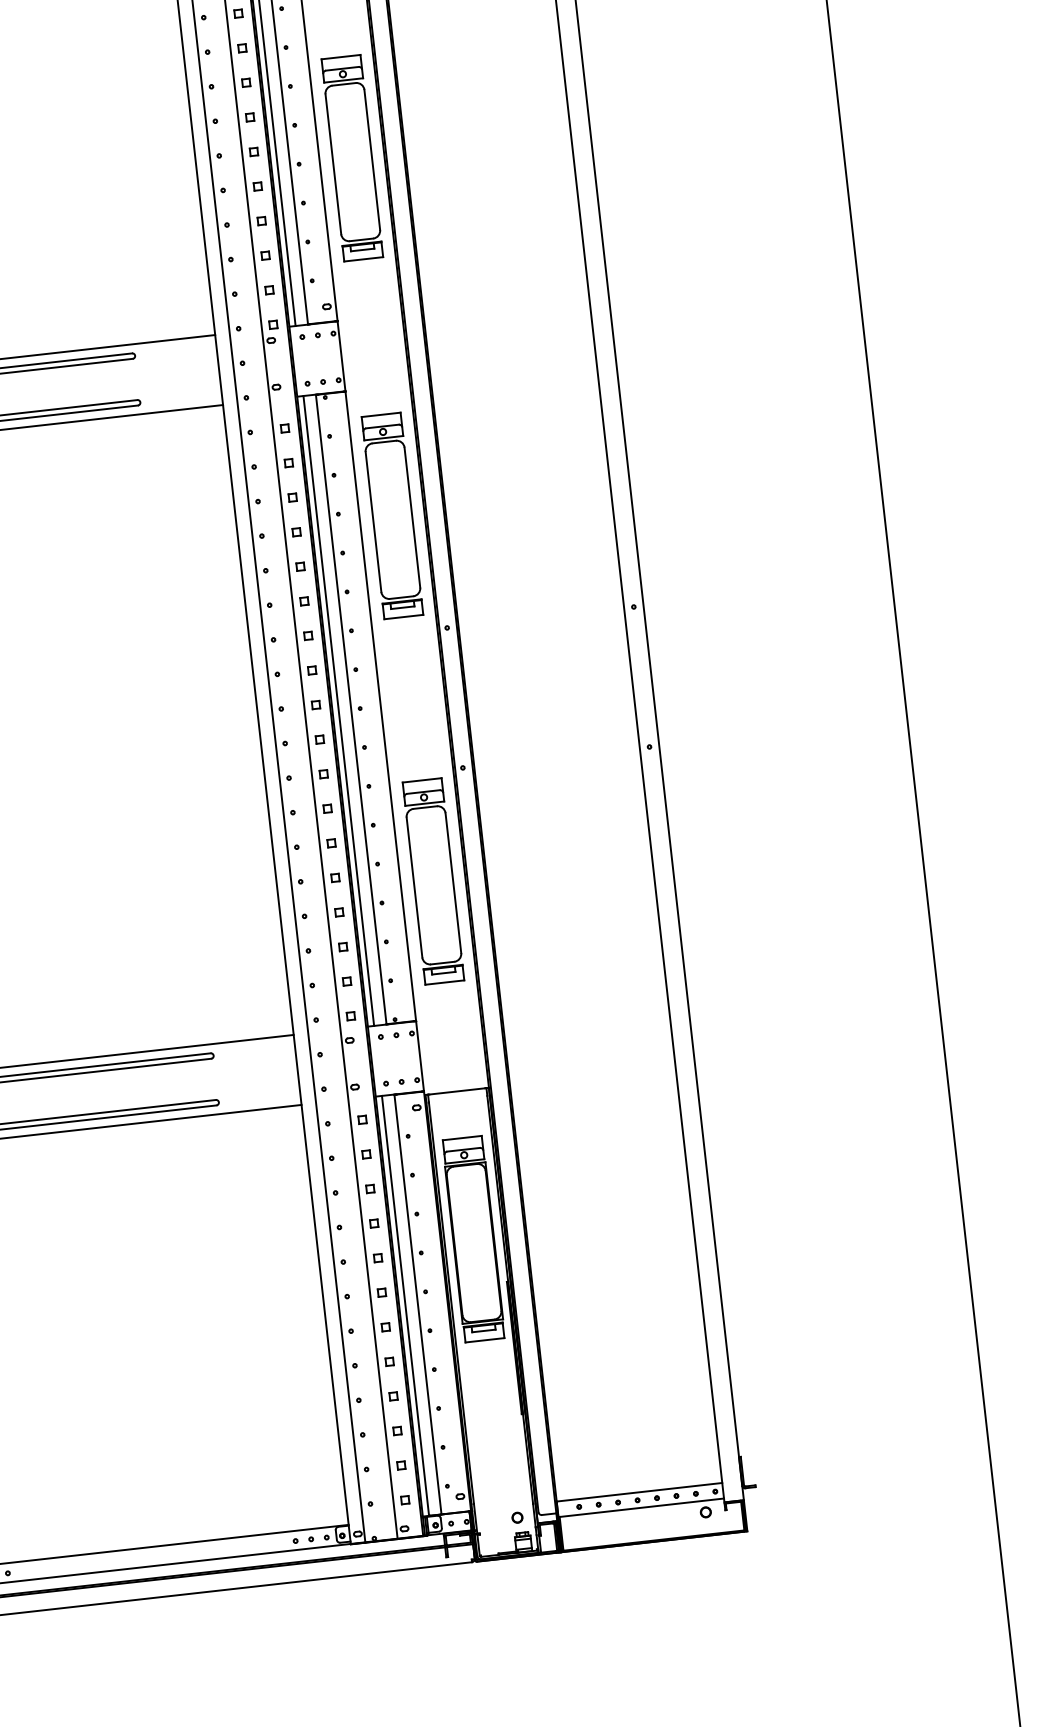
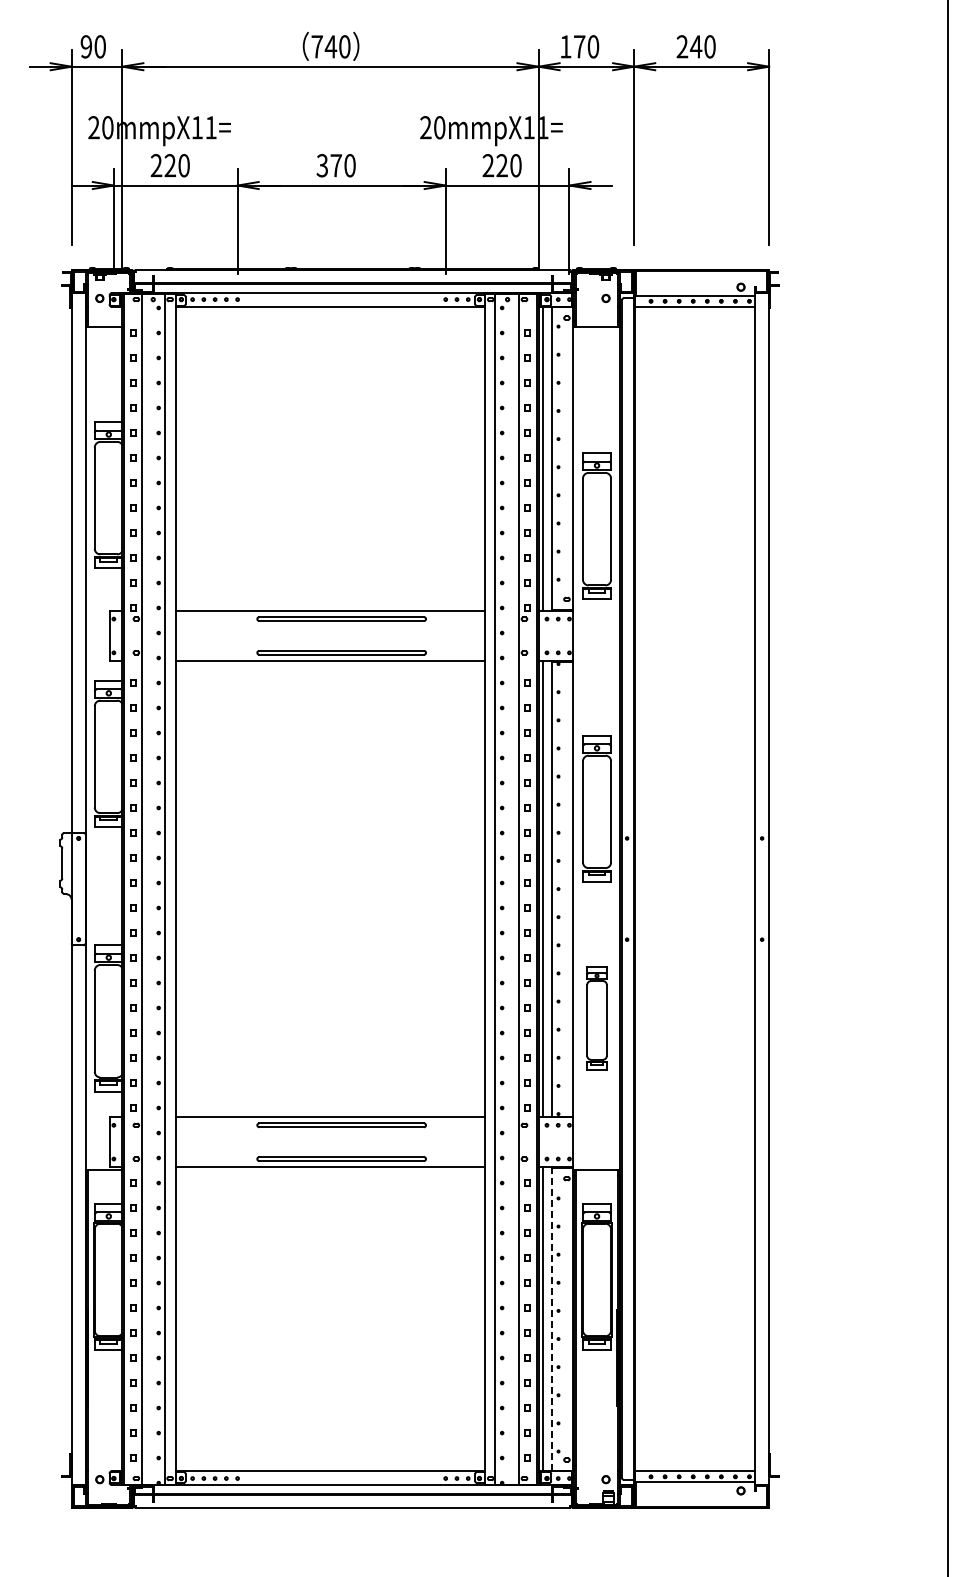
part: (351, 157) -> (596, 525), moved
part: (391, 515) -> (596, 808), moved
part: (432, 881) -> (596, 1018), size x0.7
line: (418, 1304) -> (552, 1319), solid -> dashed

